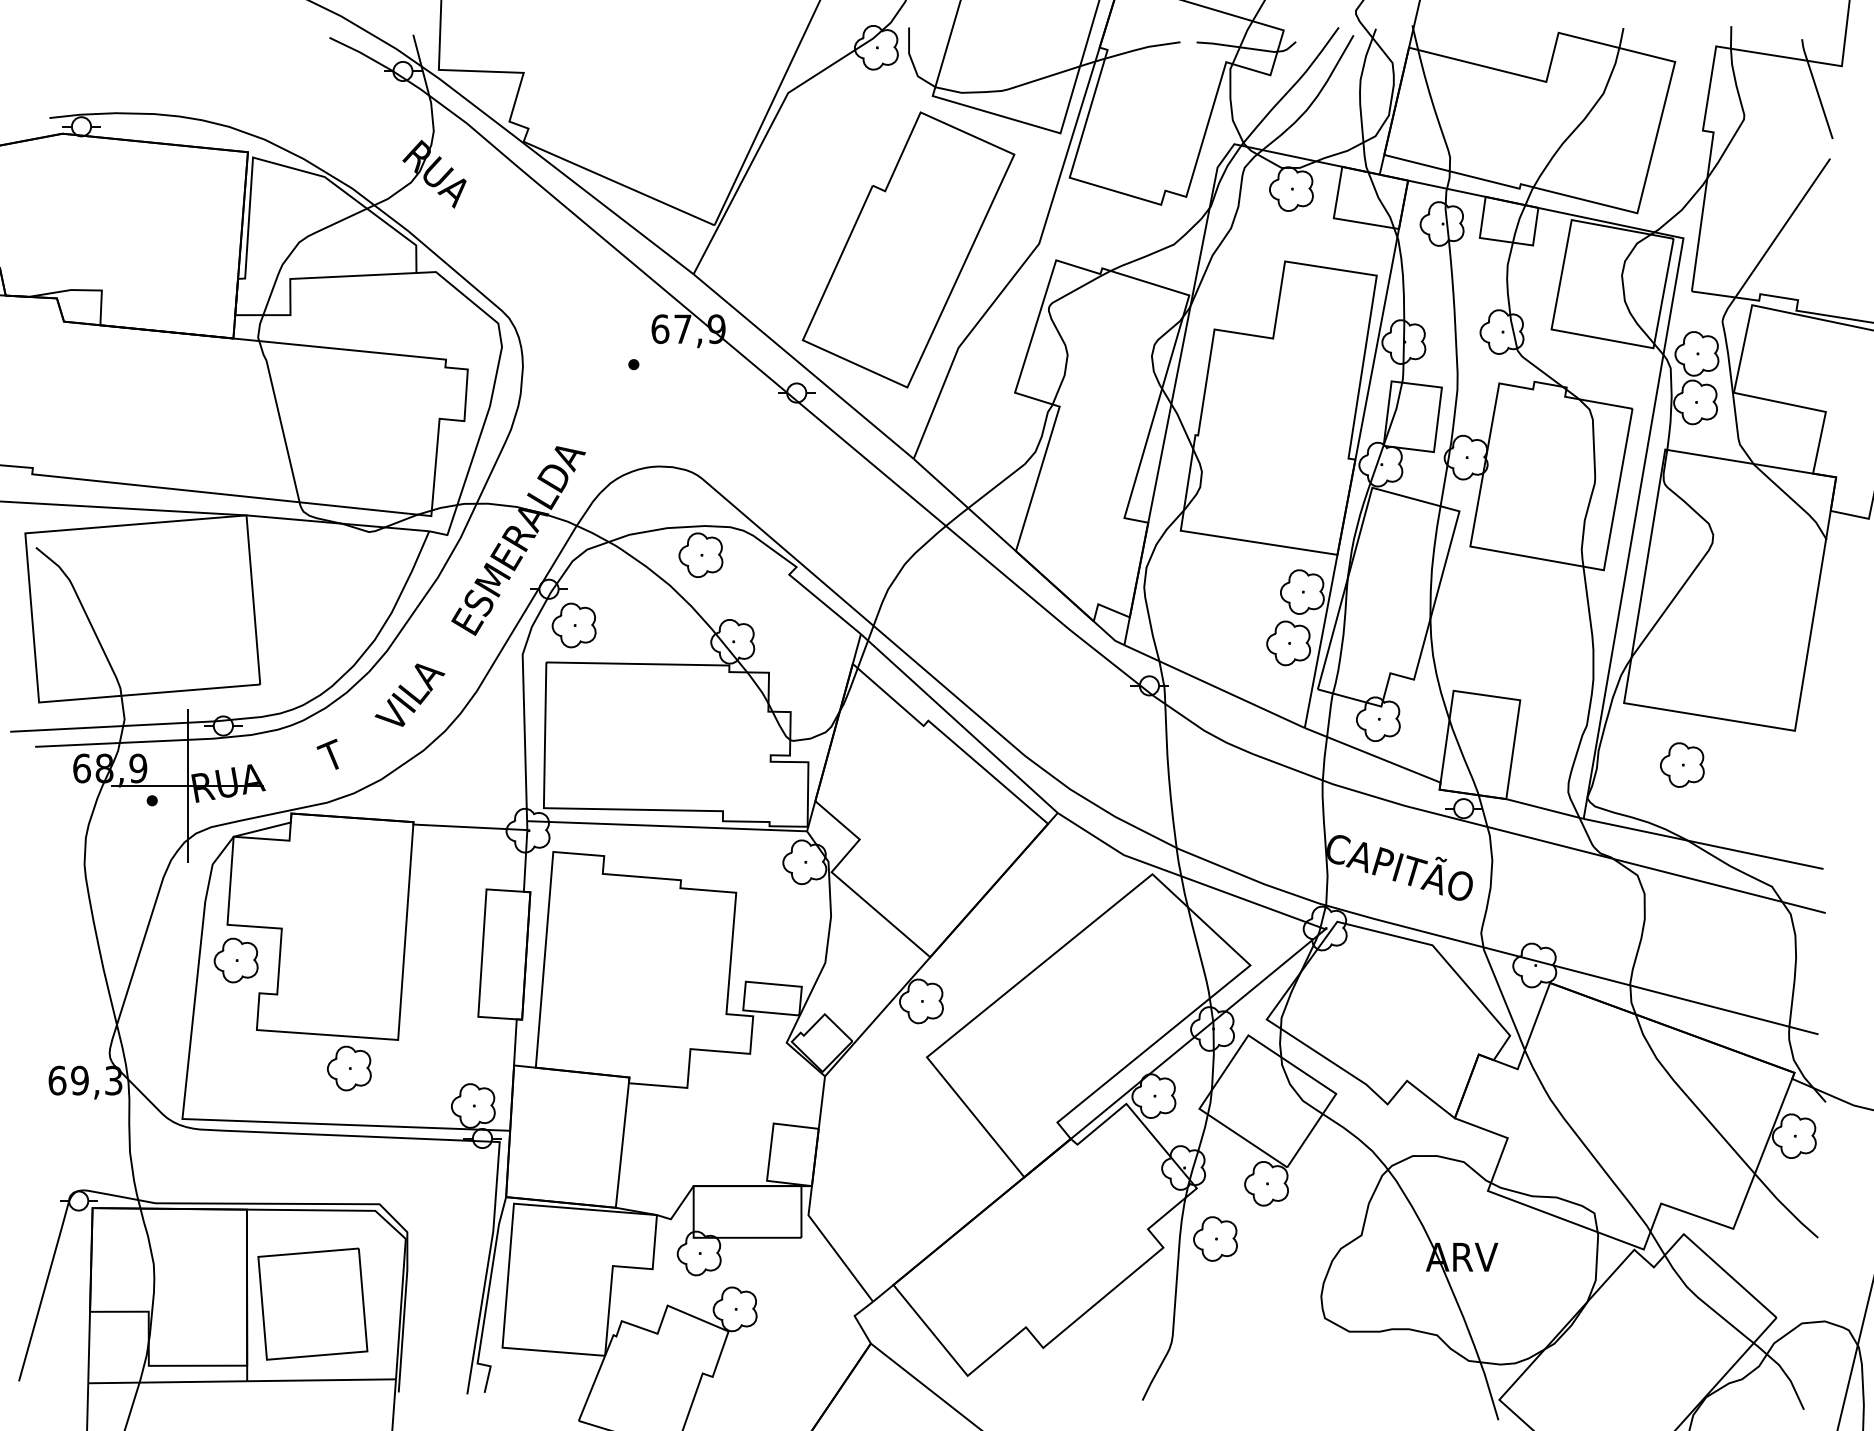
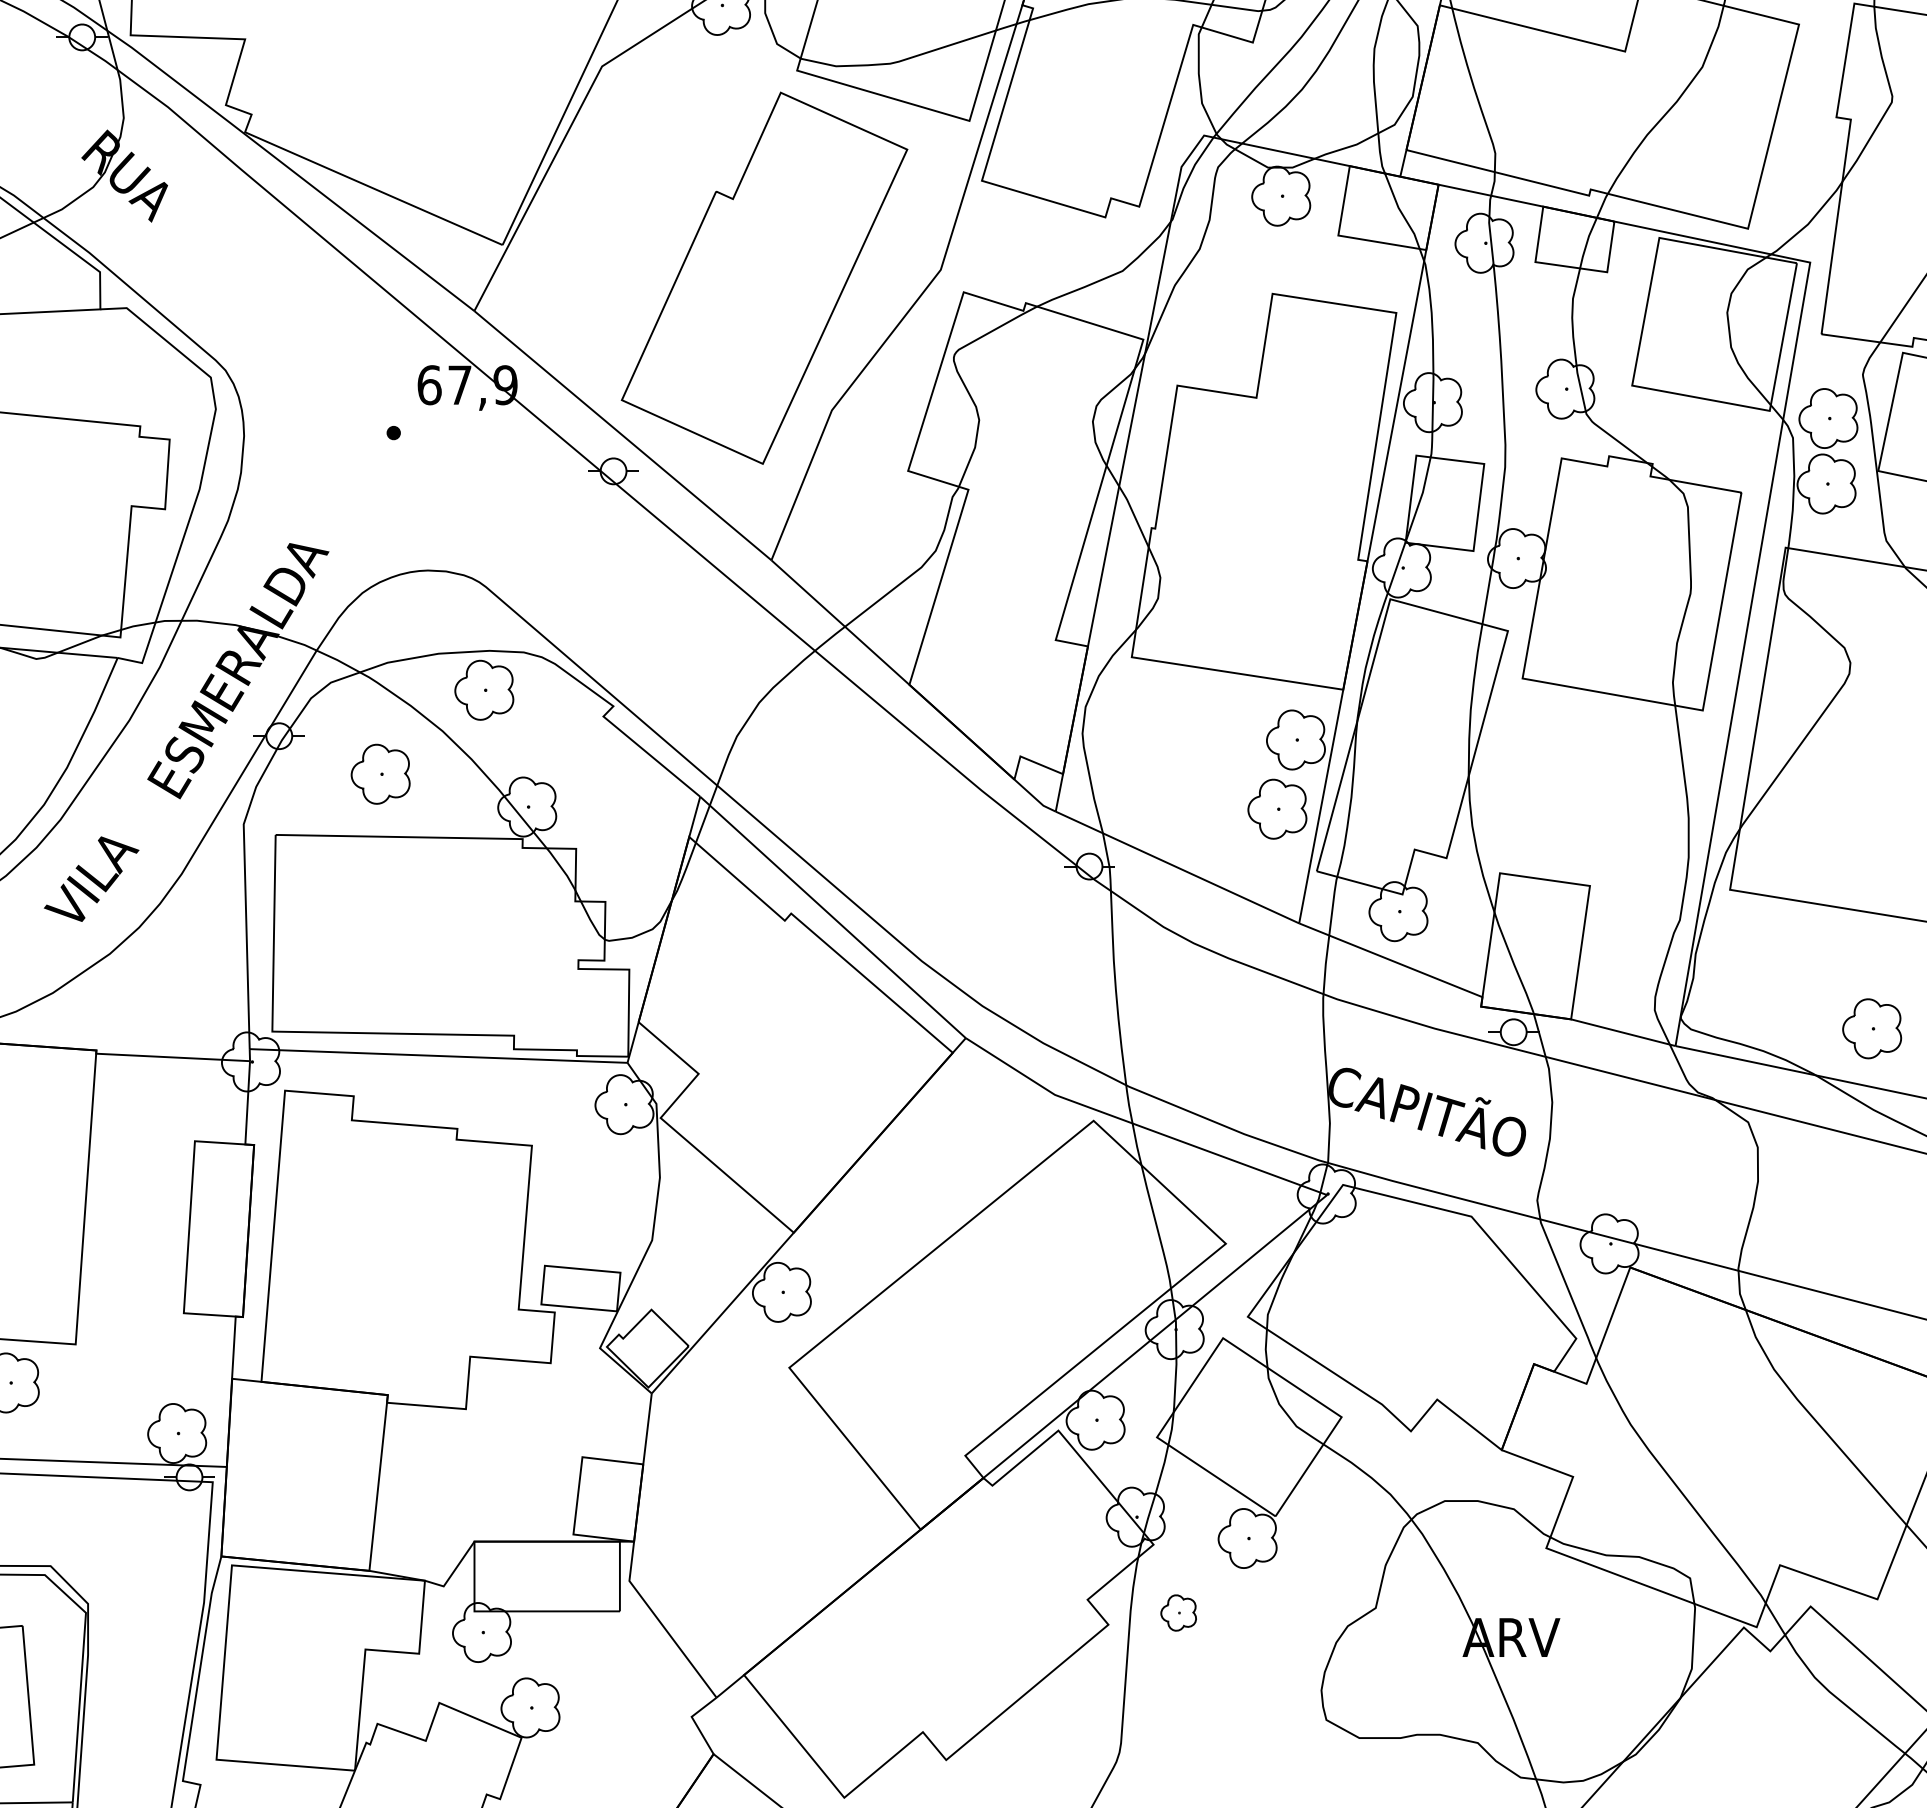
part: (573, 625) -> (379, 774), moved
part: (1682, 764) -> (1872, 1027), moved
part: (1215, 1238) -> (1178, 1612), size x0.6

